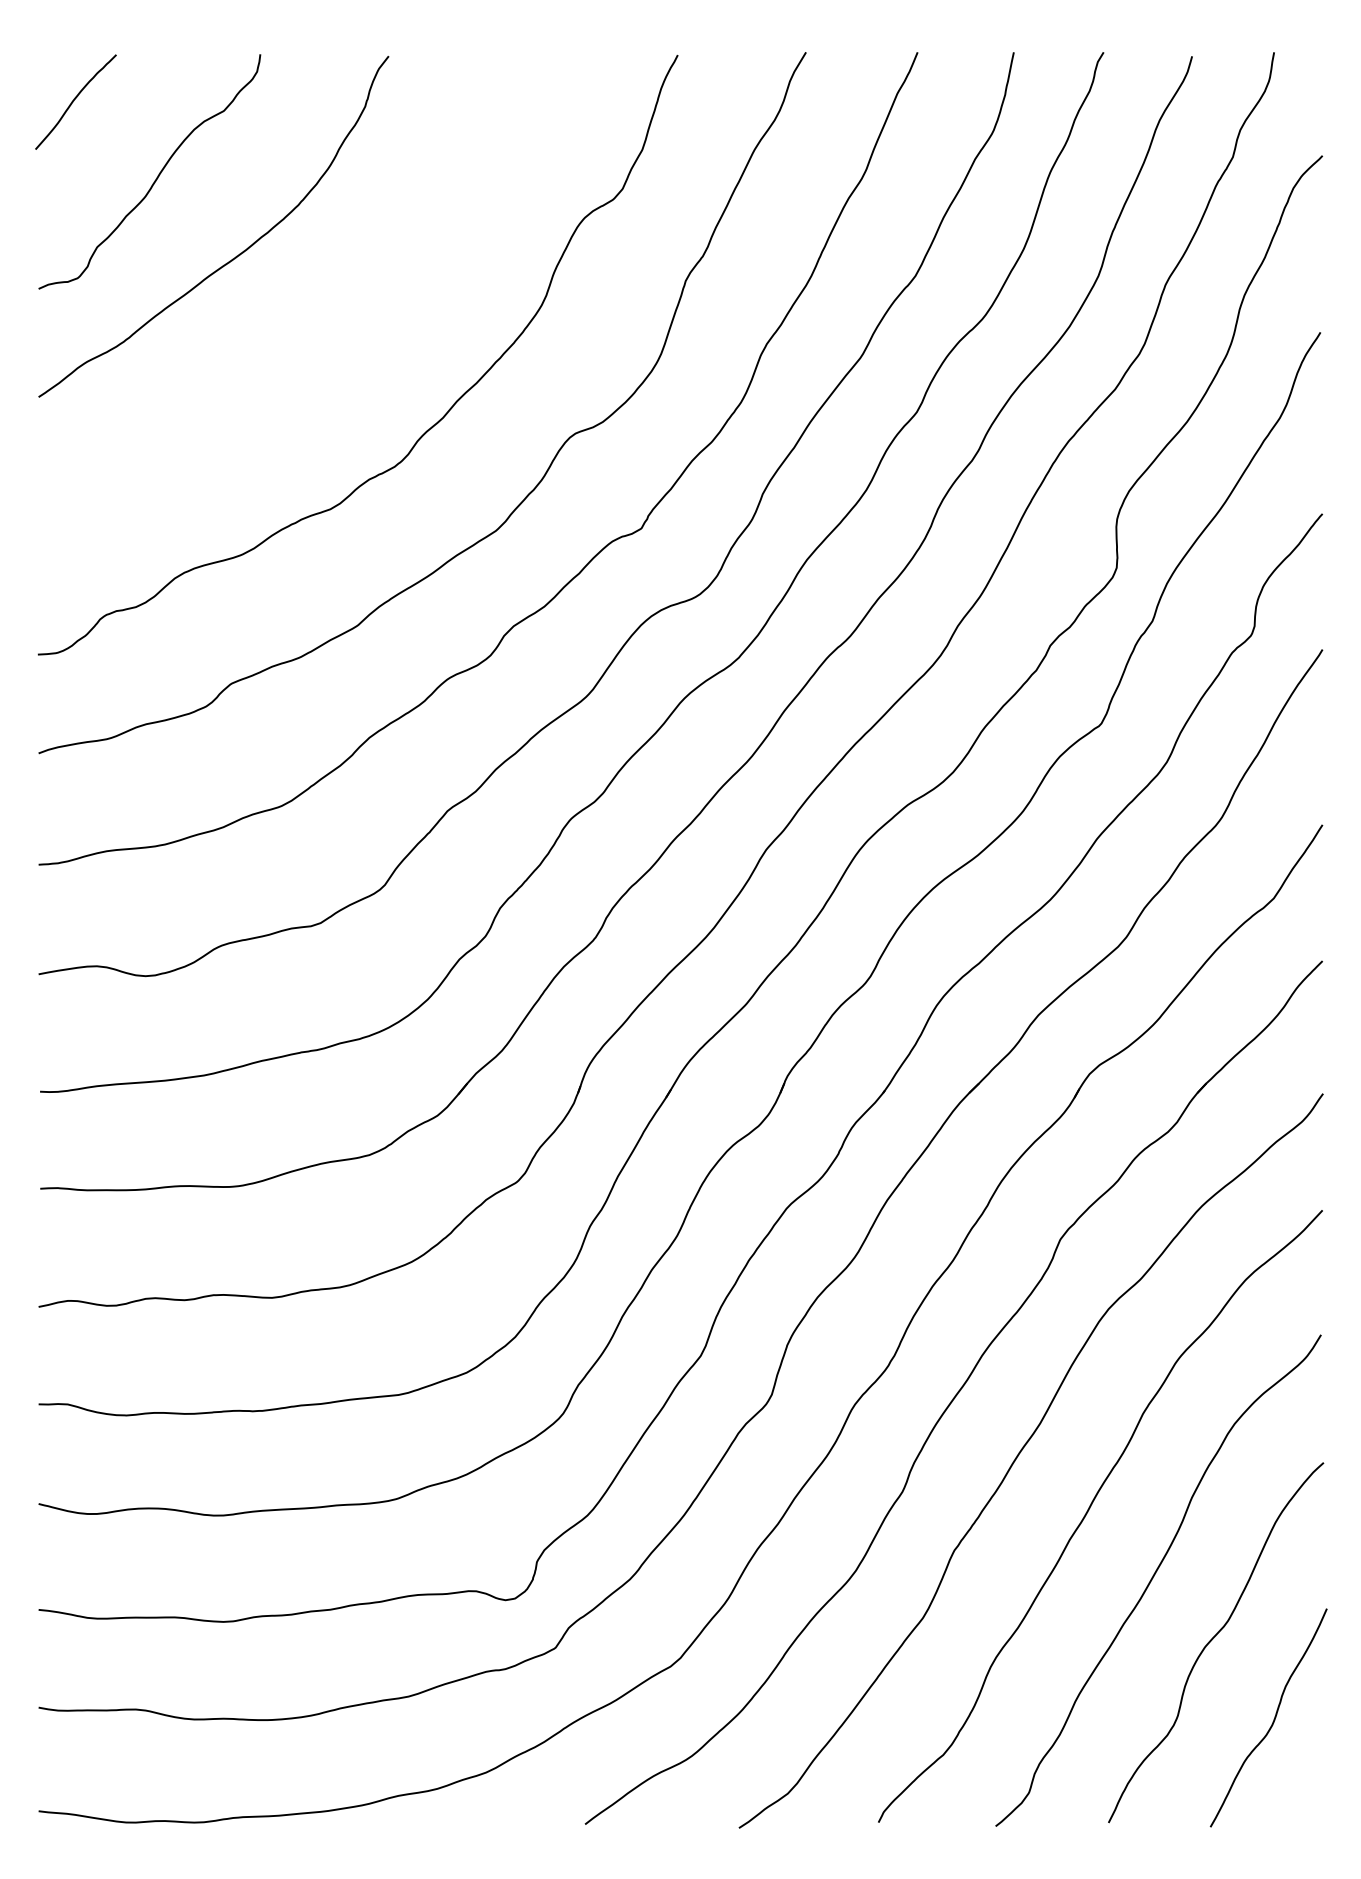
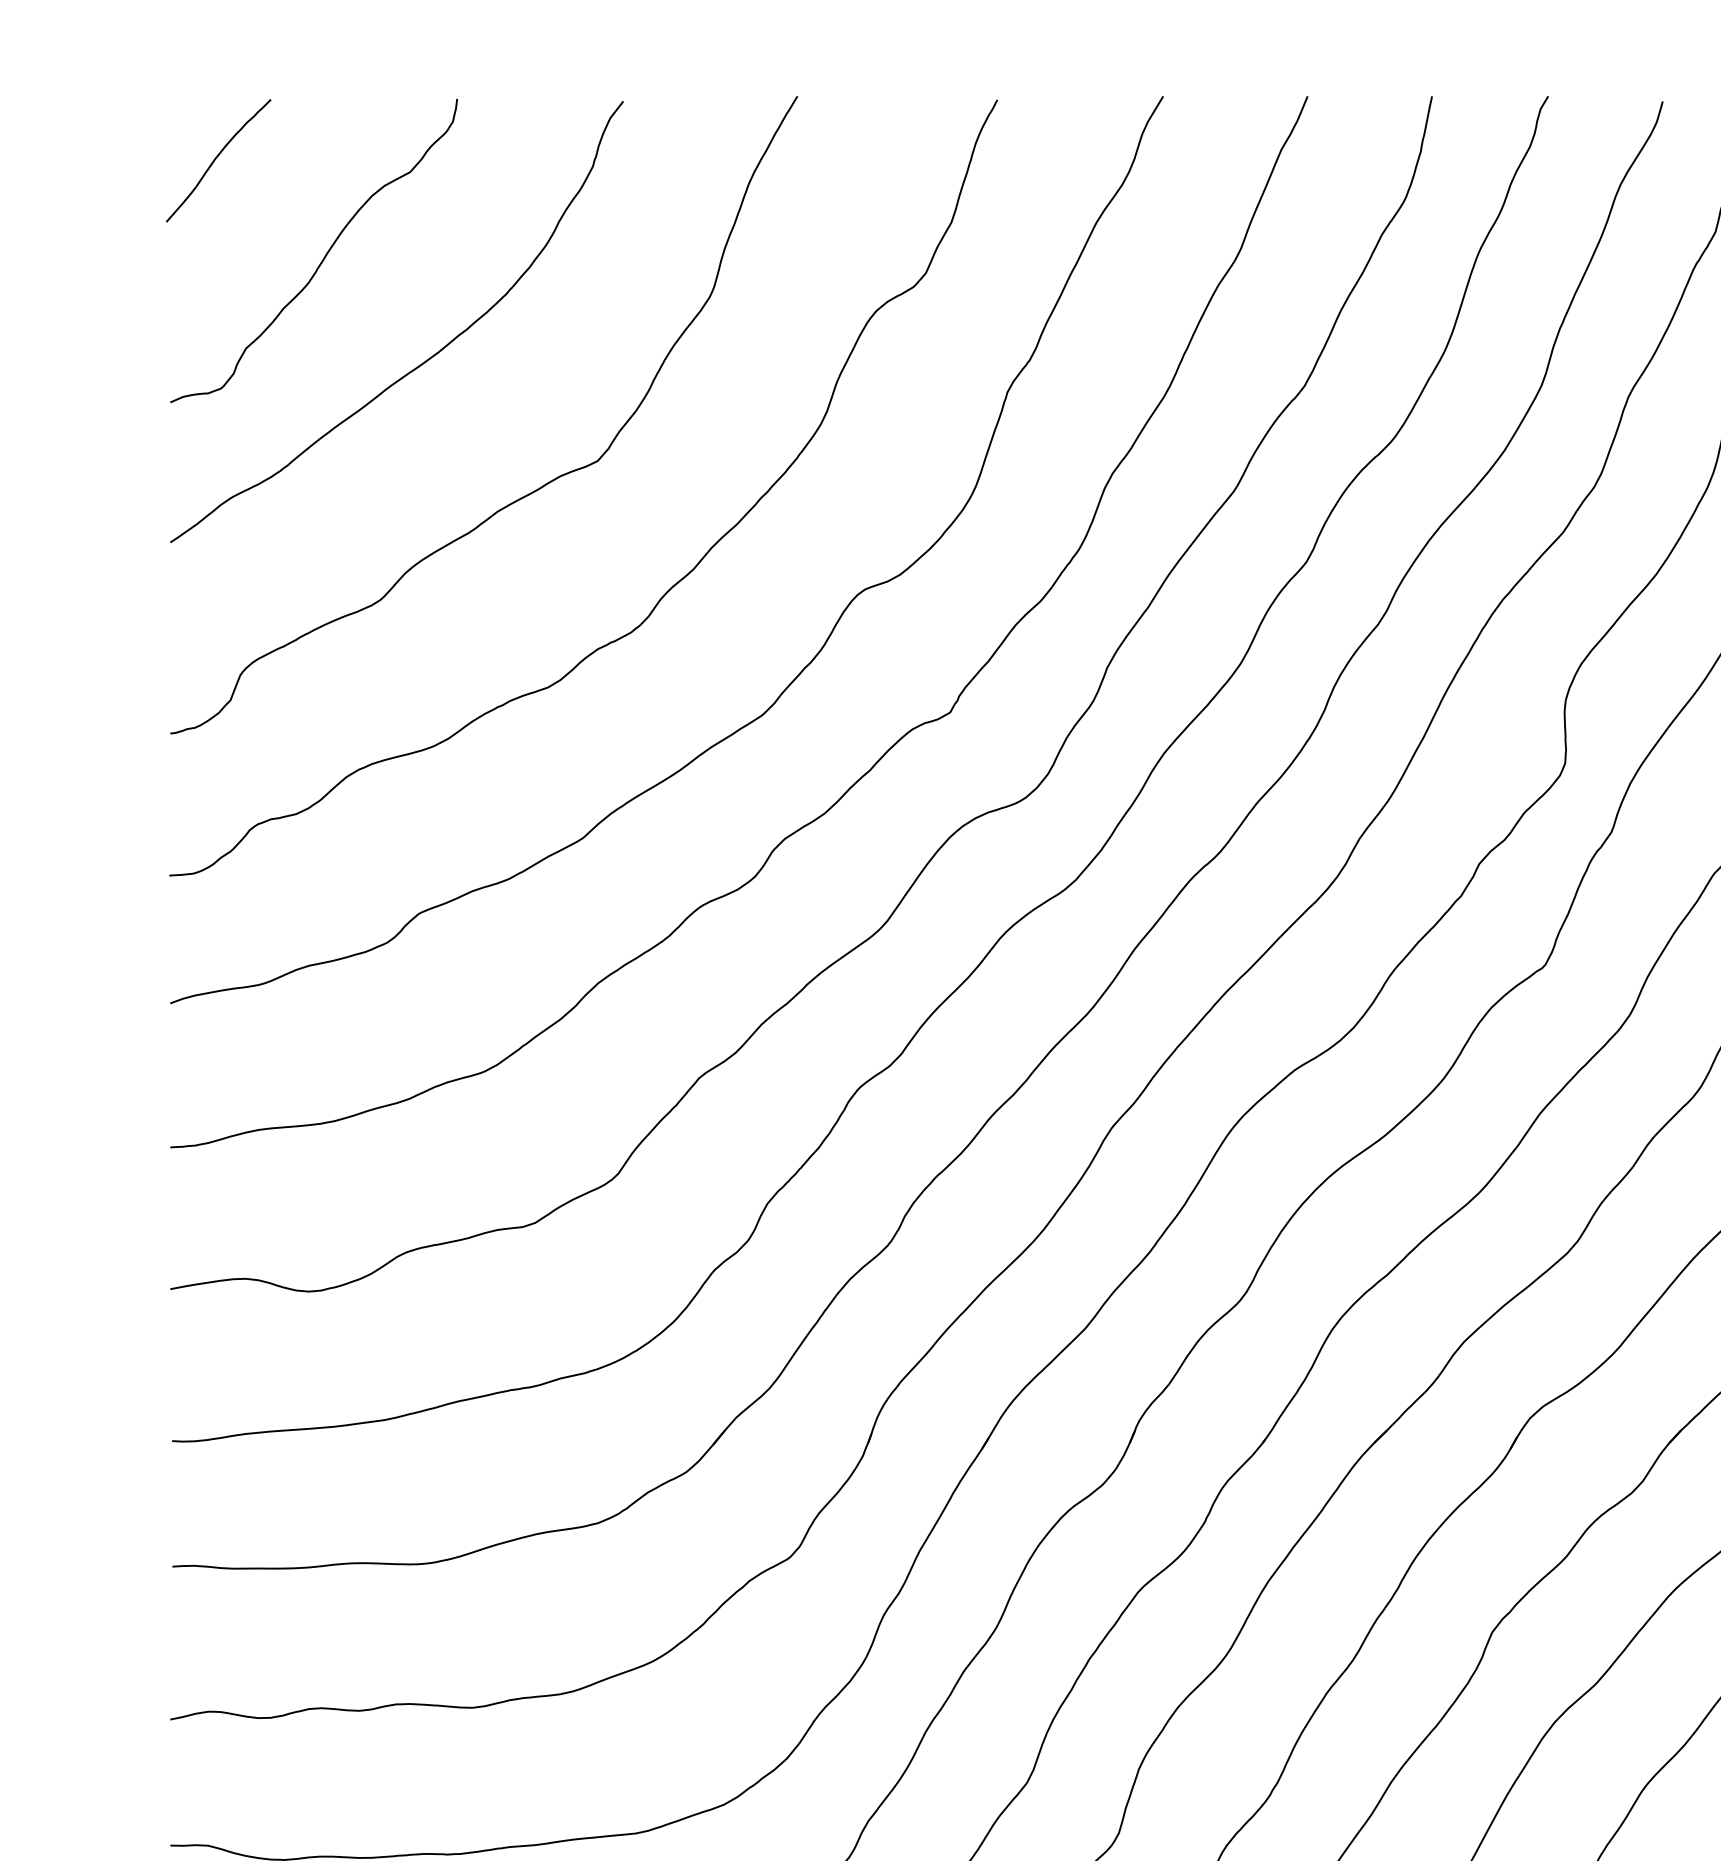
curve: (312, 360) -> (524, 495), added

